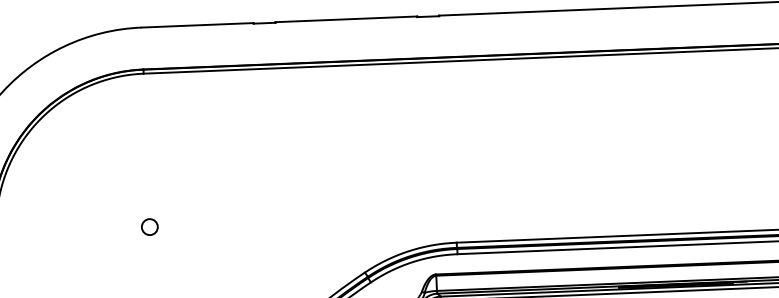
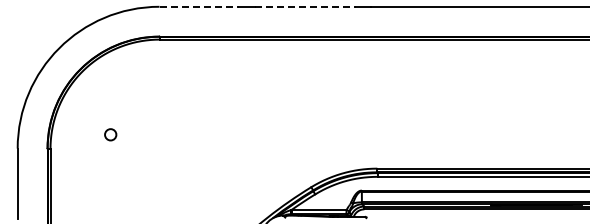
line: (346, 18) -> (305, 6), solid -> dashed
line: (197, 24) -> (199, 6), solid -> dashed
circle: (149, 226) -> (110, 134), moved

